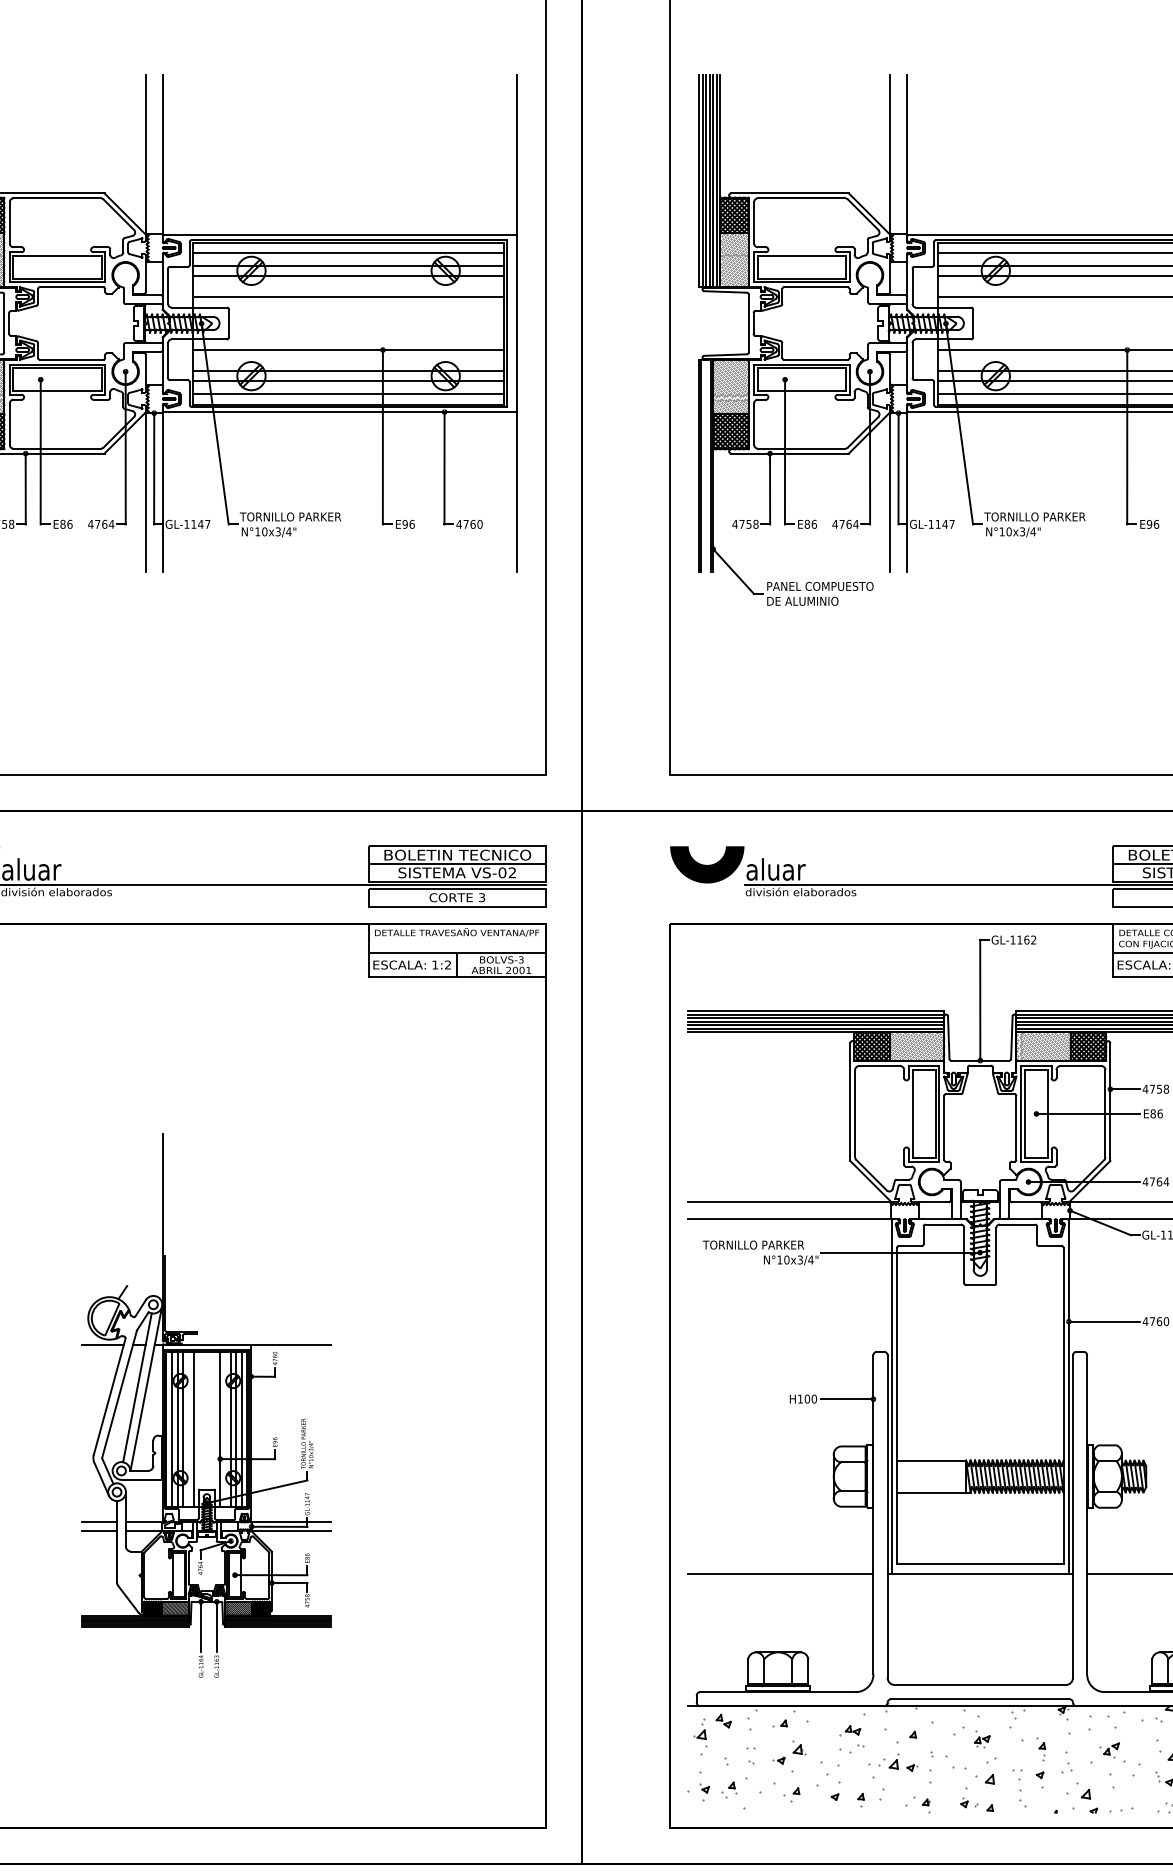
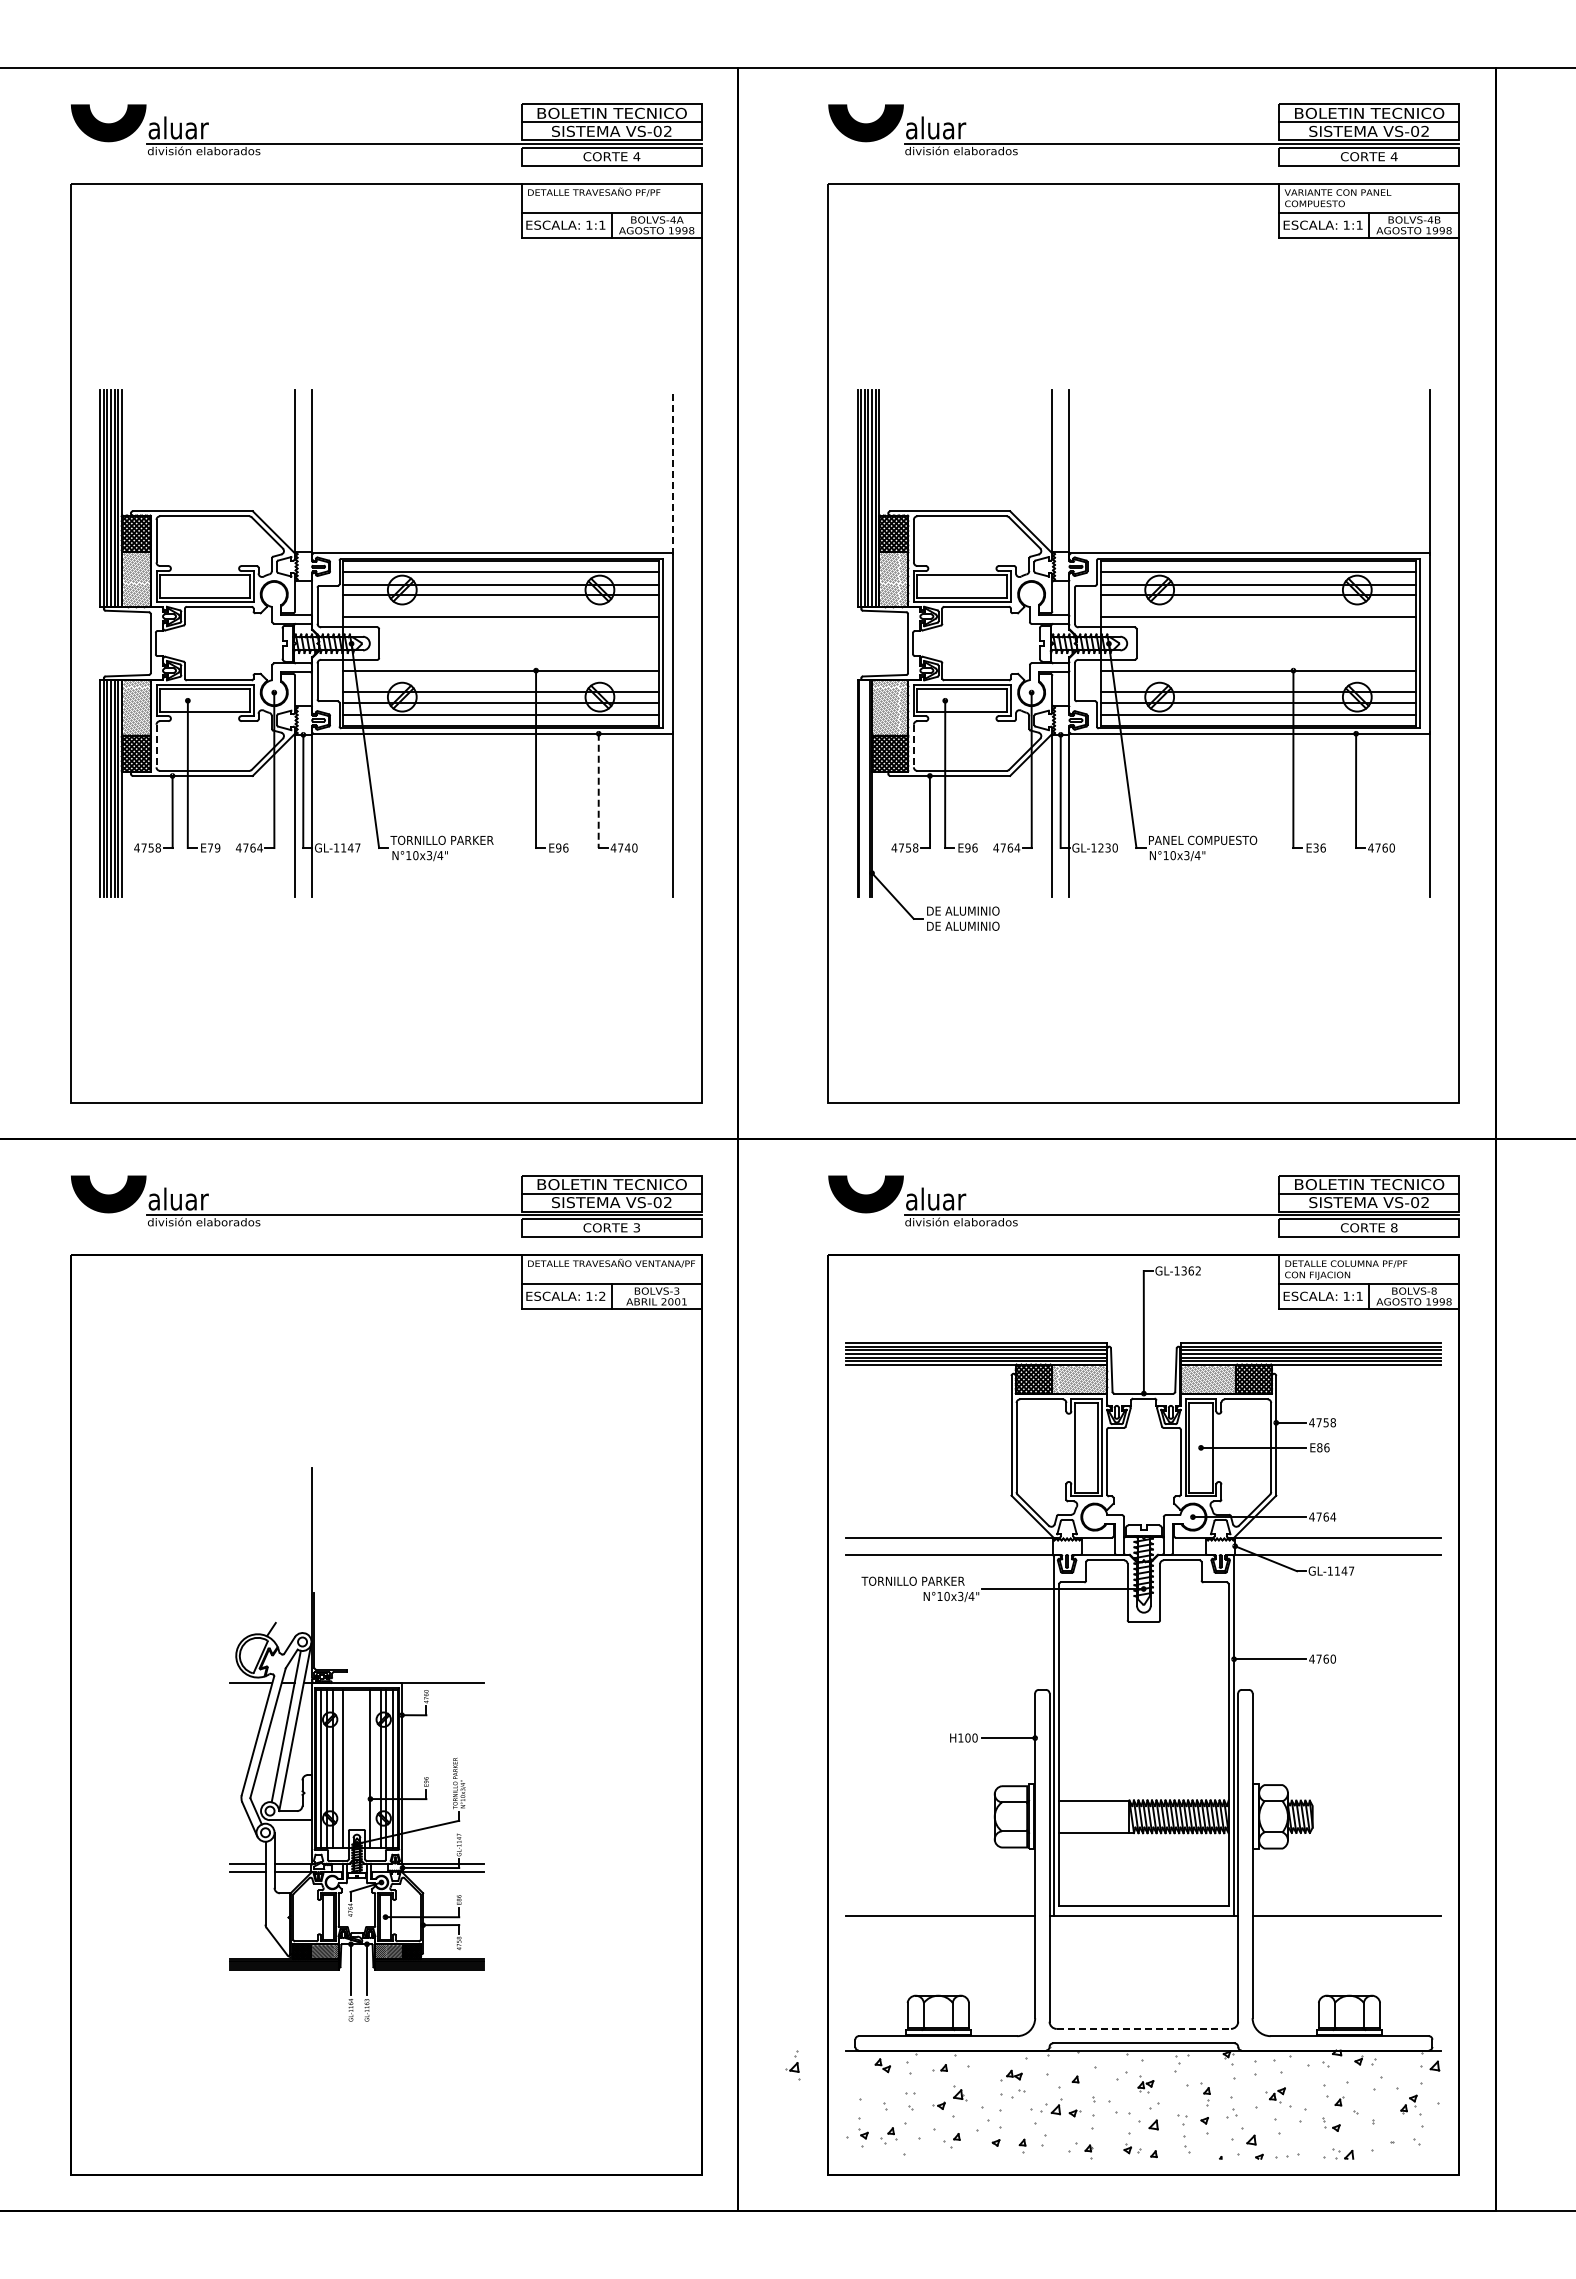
line: (517, 155) -> (672, 472), solid -> dashed
line: (9, 424) -> (156, 746), solid -> dashed
line: (753, 424) -> (913, 746), solid -> dashed
line: (444, 468) -> (598, 791), solid -> dashed
text: (1037, 516) -> (1202, 839), TORNILLO PARKER -> PANEL COMPUESTO
text: (65, 523) -> (213, 847), E86 -> E79
text: (472, 523) -> (627, 847), 4760 -> 4740
text: (806, 523) -> (967, 847), E86 -> E96
text: (944, 523) -> (1107, 847), GL-1147 -> GL-1230
text: (1148, 523) -> (1315, 847), E96 -> E36
text: (820, 585) -> (981, 910), PANEL COMPUESTO -> DE ALUMINIO
text: (1019, 939) -> (1183, 1270), GL-1162 -> GL-1362
line: (980, 1684) -> (1144, 2028), solid -> dashed
part: (699, 1732) -> (792, 2065), moved

